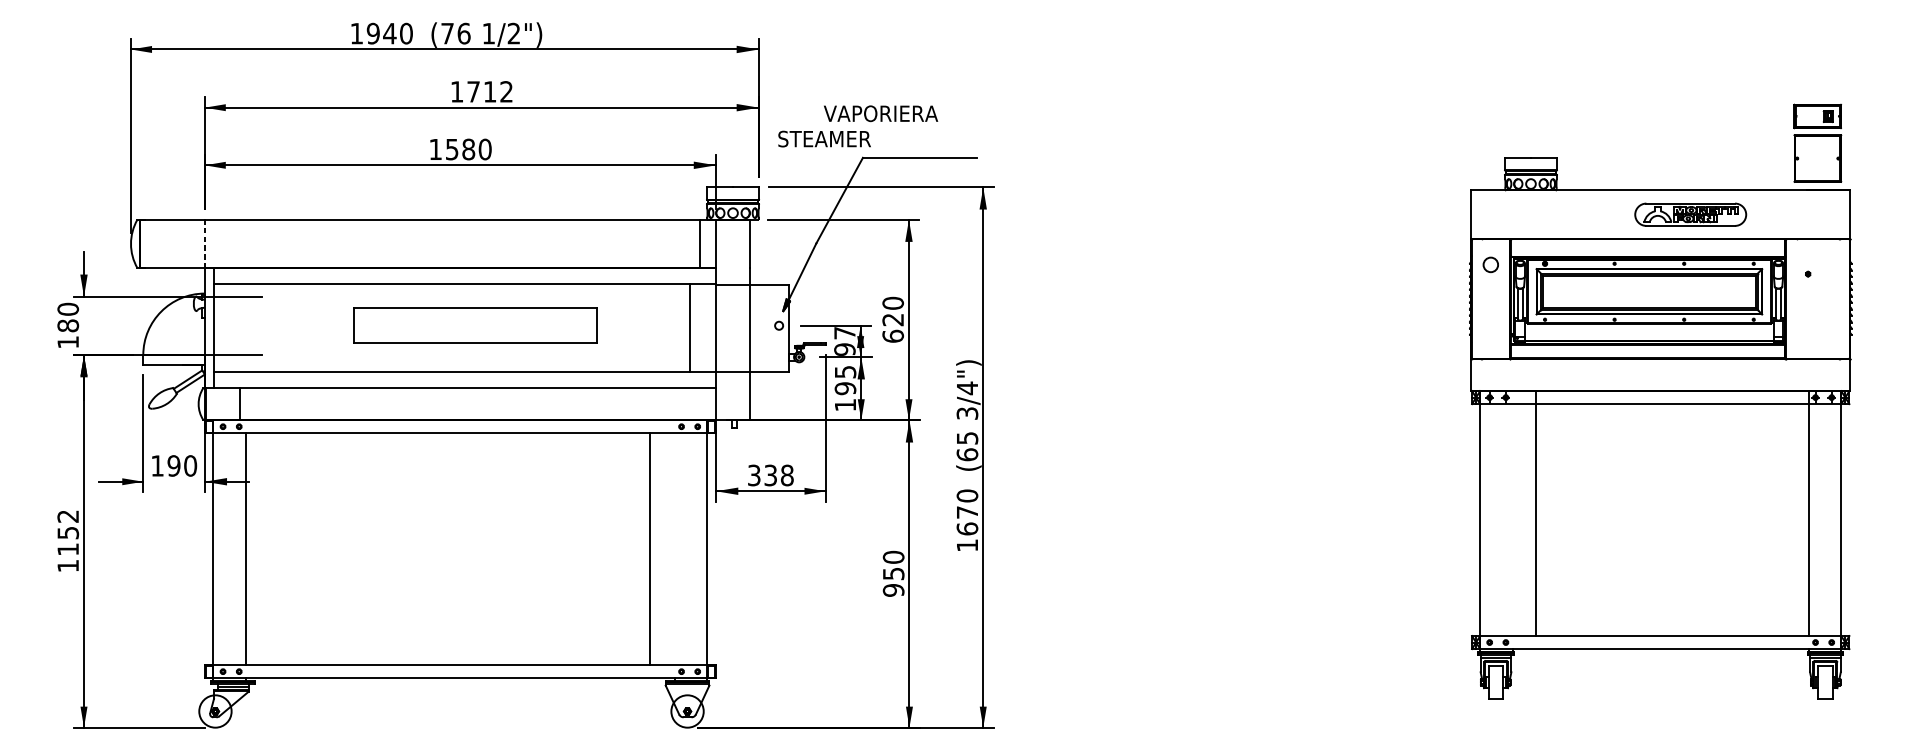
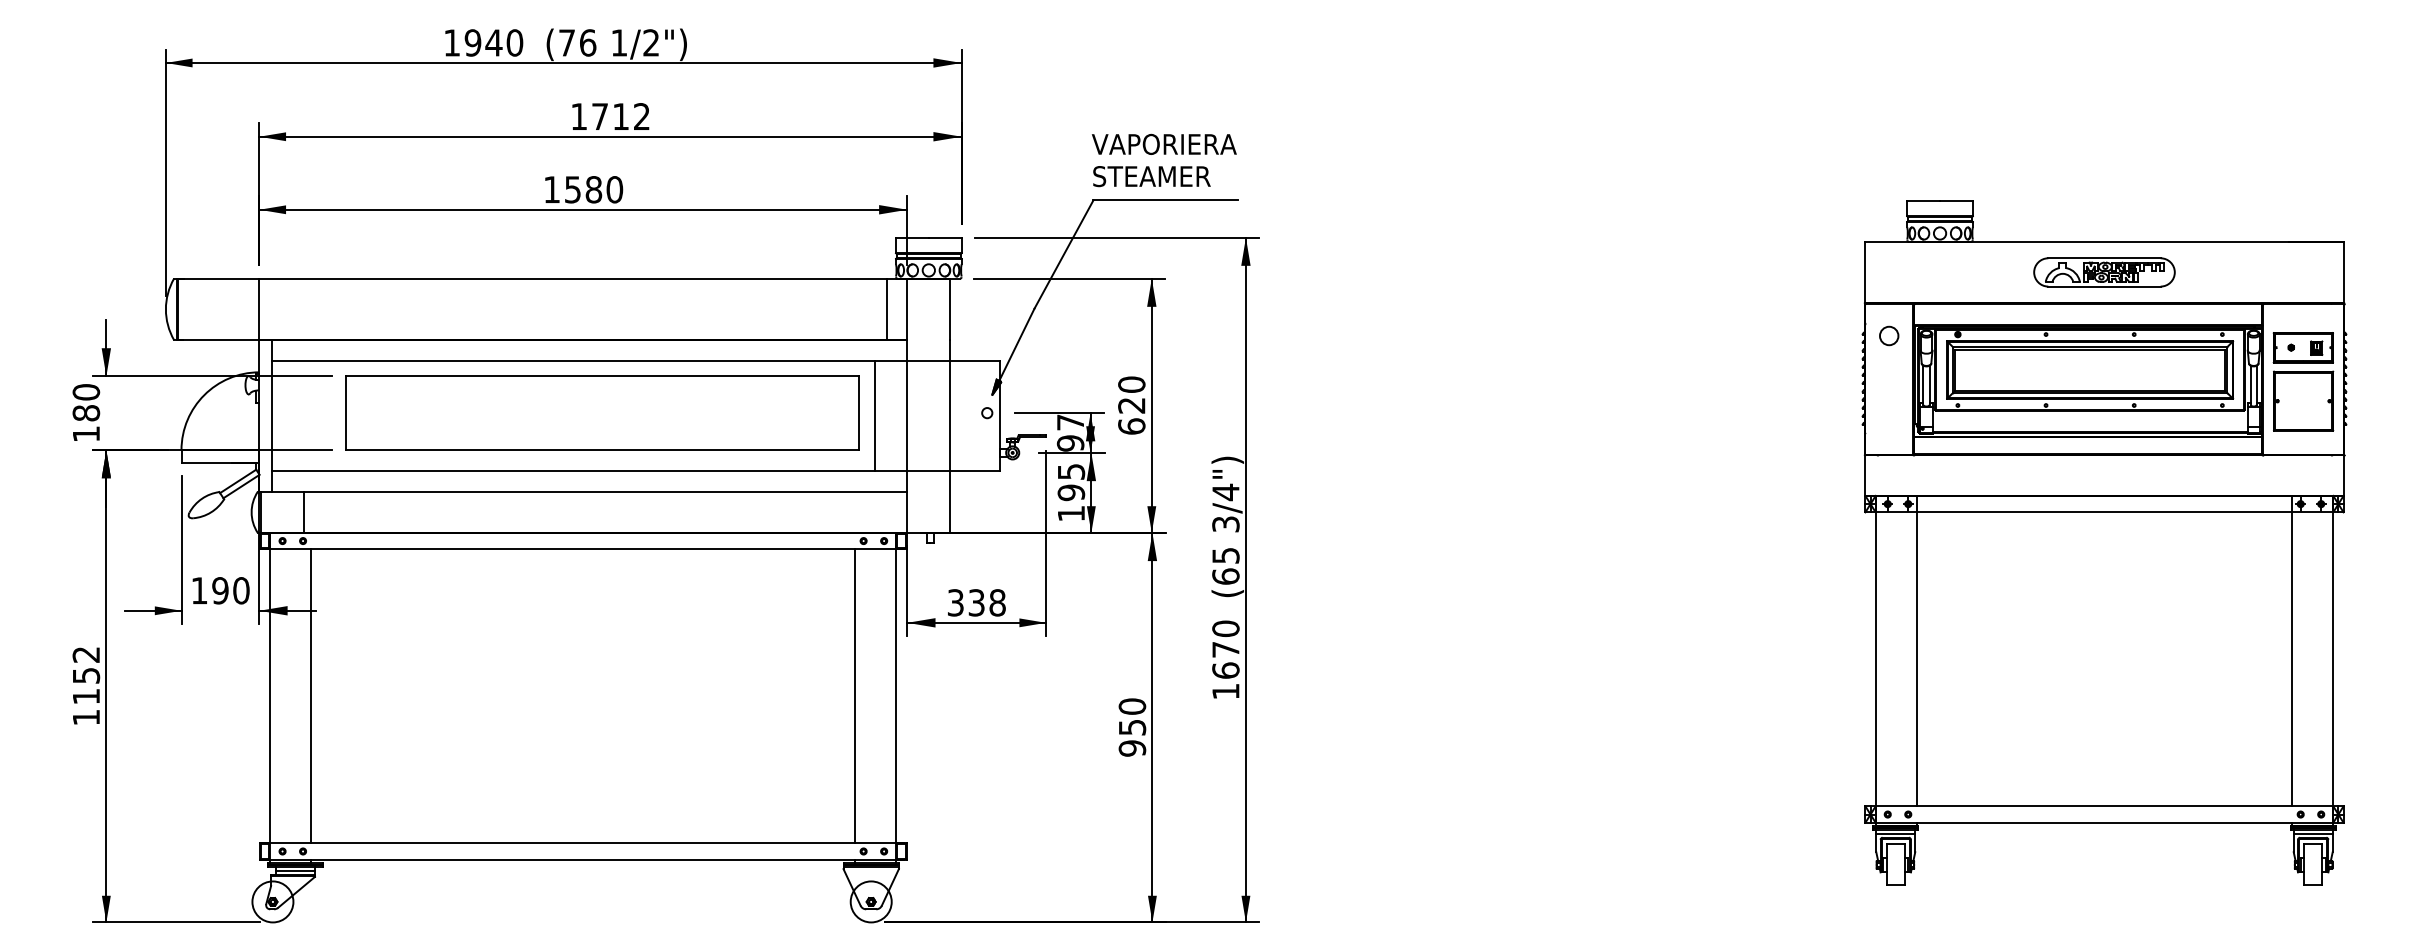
text: (881, 113) -> (1164, 143), moved
text: (824, 139) -> (1151, 176), moved
part: (1817, 143) -> (2303, 381), moved
part: (1690, 214) -> (2104, 272), moved
line: (204, 244) -> (259, 309), dashed -> solid
part: (475, 325) -> (602, 412), size x1.67
line: (1536, 513) -> (1916, 651), moved
line: (649, 549) -> (855, 696), moved

